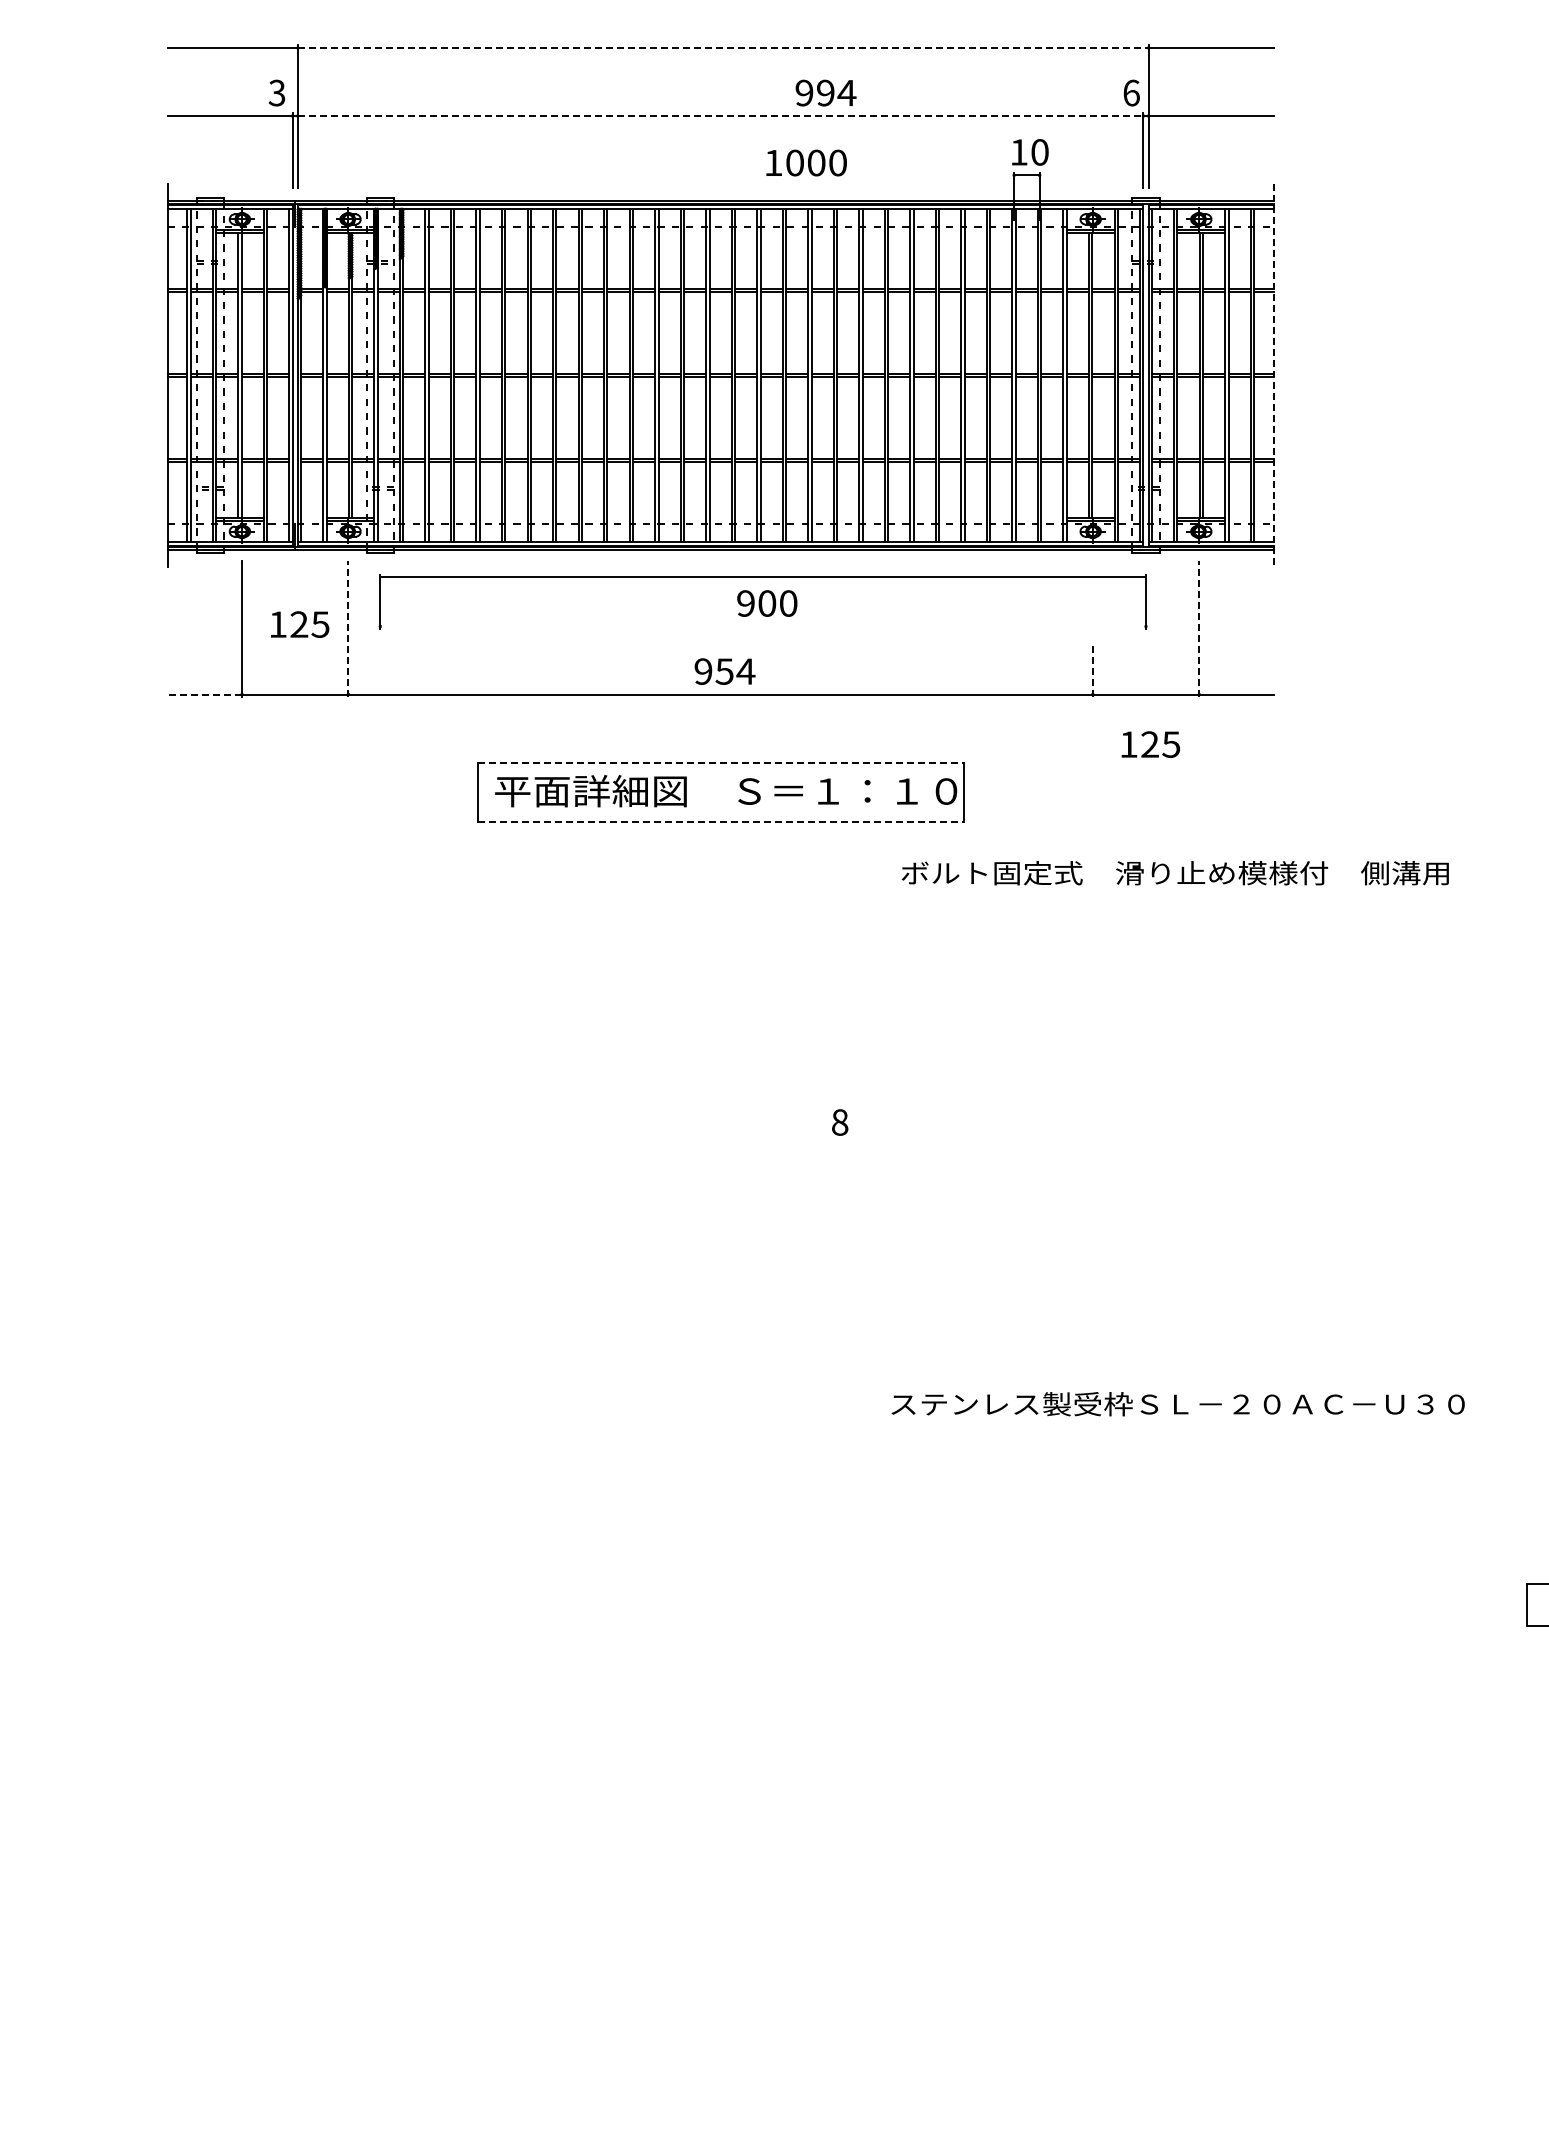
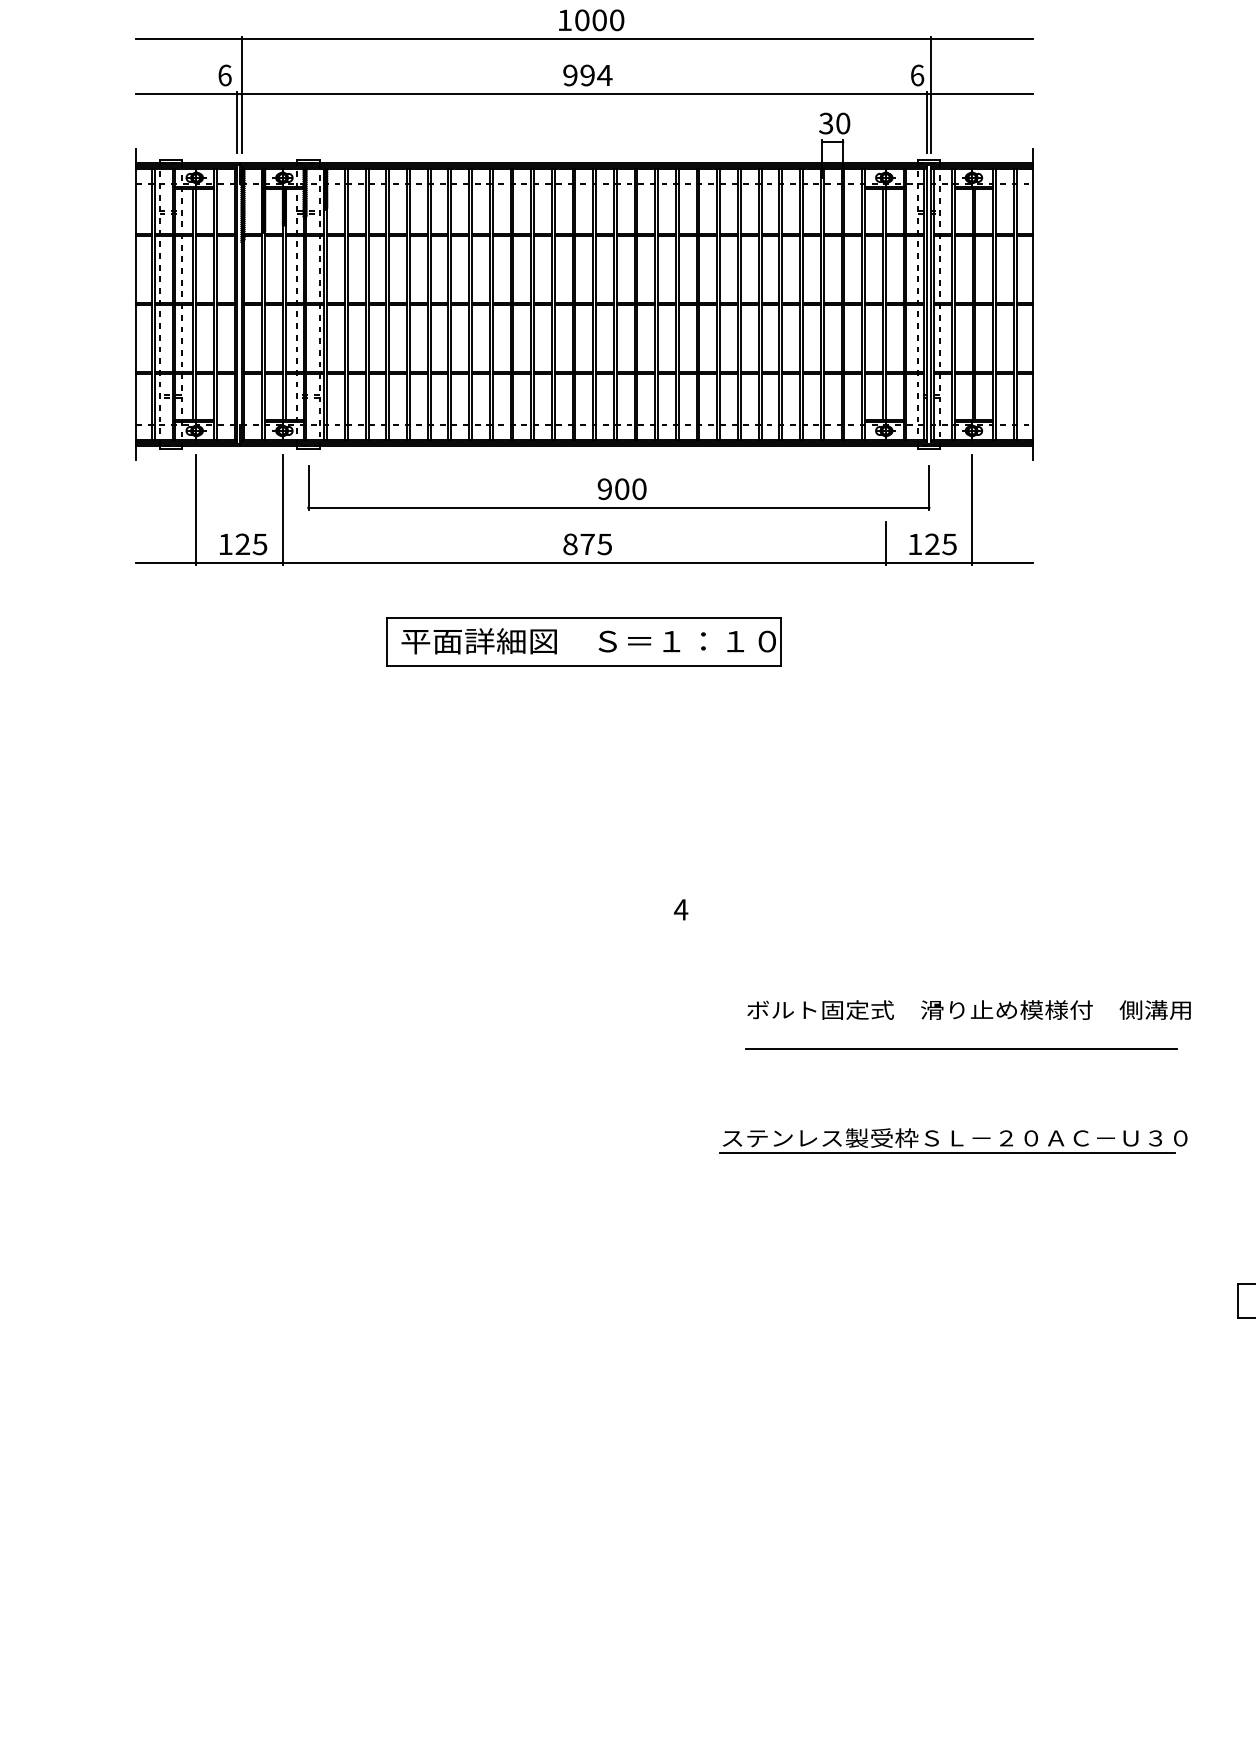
line: (723, 47) -> (586, 38), dashed -> solid
text: (276, 92) -> (224, 75), 3 -> 6
text: (825, 92) -> (587, 75), moved
line: (720, 116) -> (584, 94), dashed -> solid
text: (1018, 152) -> (825, 123), 10 -> 30
text: (806, 162) -> (591, 19), moved
line: (1273, 376) -> (1032, 305), dashed -> solid
line: (763, 576) -> (619, 507), moved
text: (300, 624) -> (243, 544), moved
line: (348, 629) -> (282, 510), dashed -> solid
line: (1199, 629) -> (972, 510), dashed -> solid
line: (1092, 670) -> (885, 543), dashed -> solid
text: (724, 671) -> (587, 544), 954 -> 875
line: (204, 694) -> (166, 562), dashed -> solid
text: (1150, 744) -> (932, 544), moved
line: (720, 762) -> (584, 618), dashed -> solid
line: (720, 822) -> (584, 666), dashed -> solid
text: (1174, 873) -> (968, 1010), moved
text: (839, 1122) -> (680, 909), 8 -> 4
line: (1185, 1294) -> (961, 1049), added
line: (1168, 1421) -> (947, 1152), added

